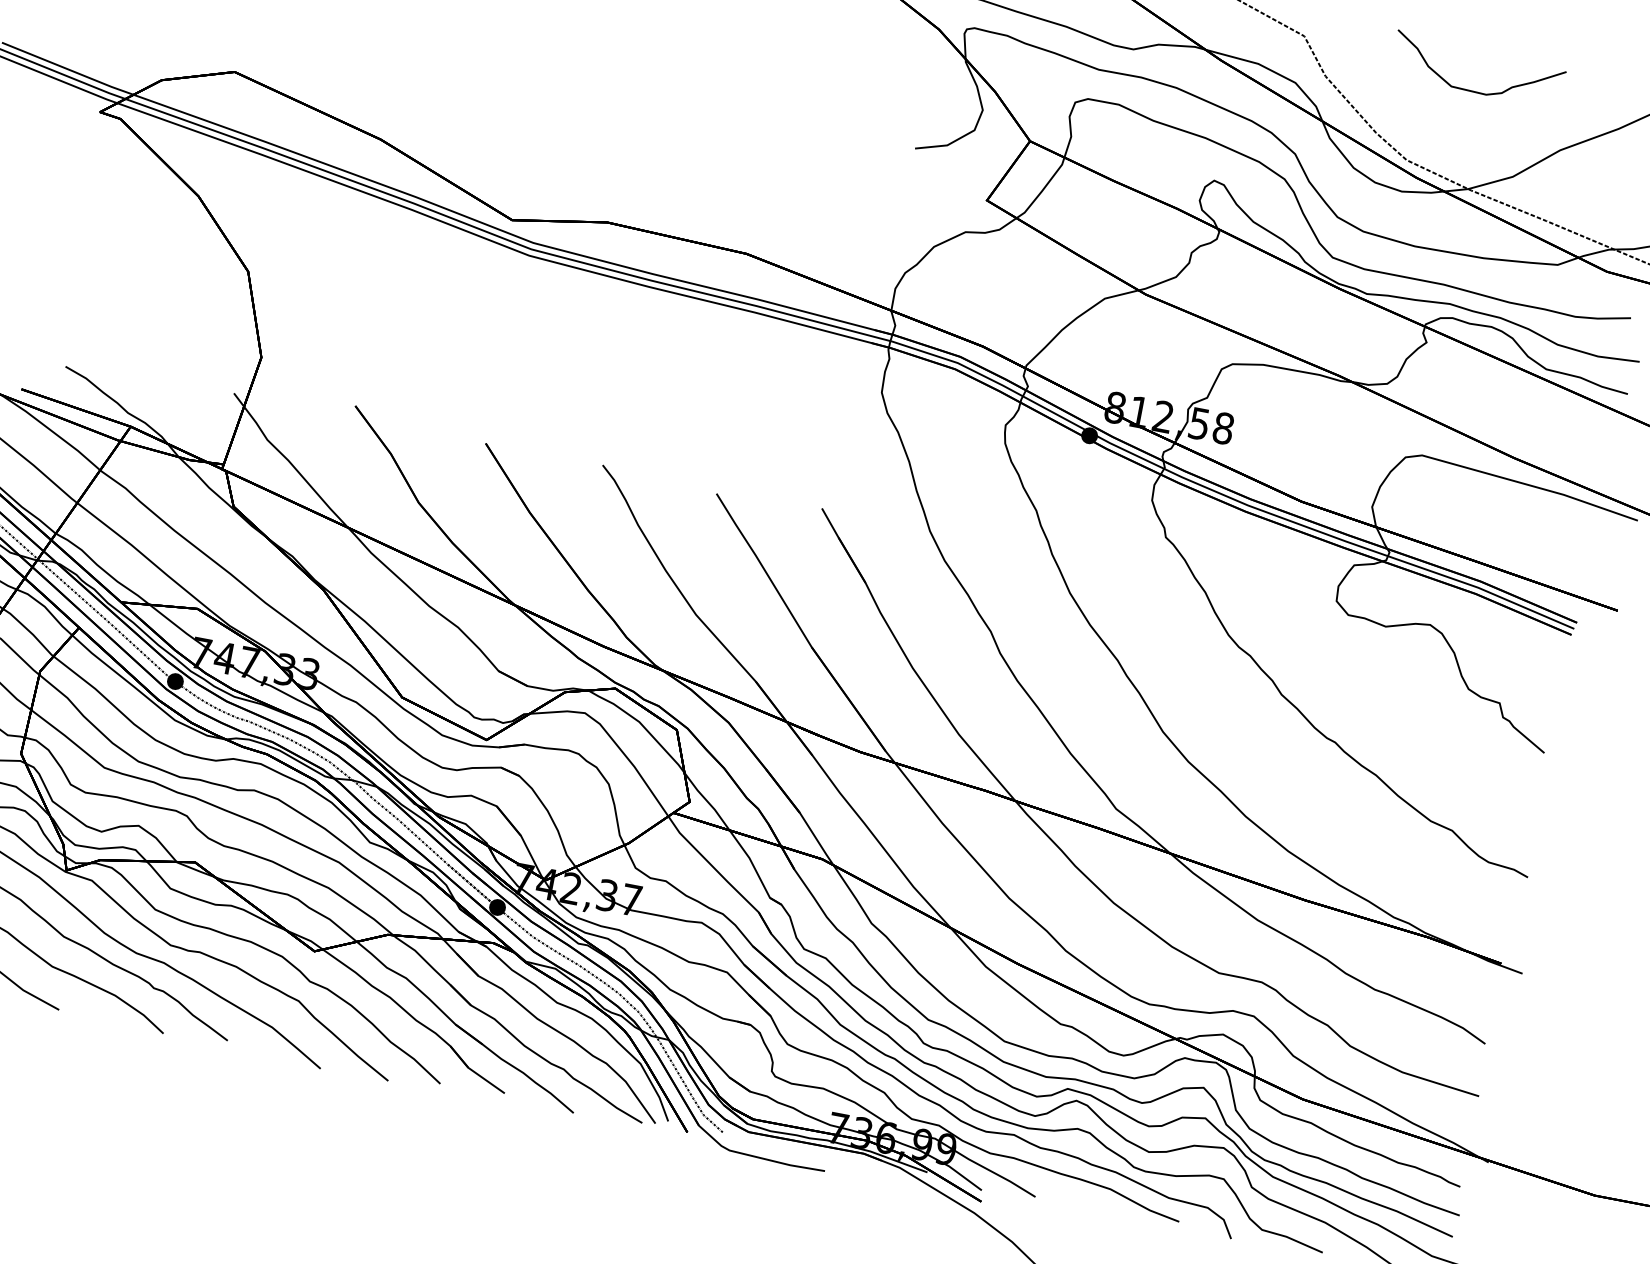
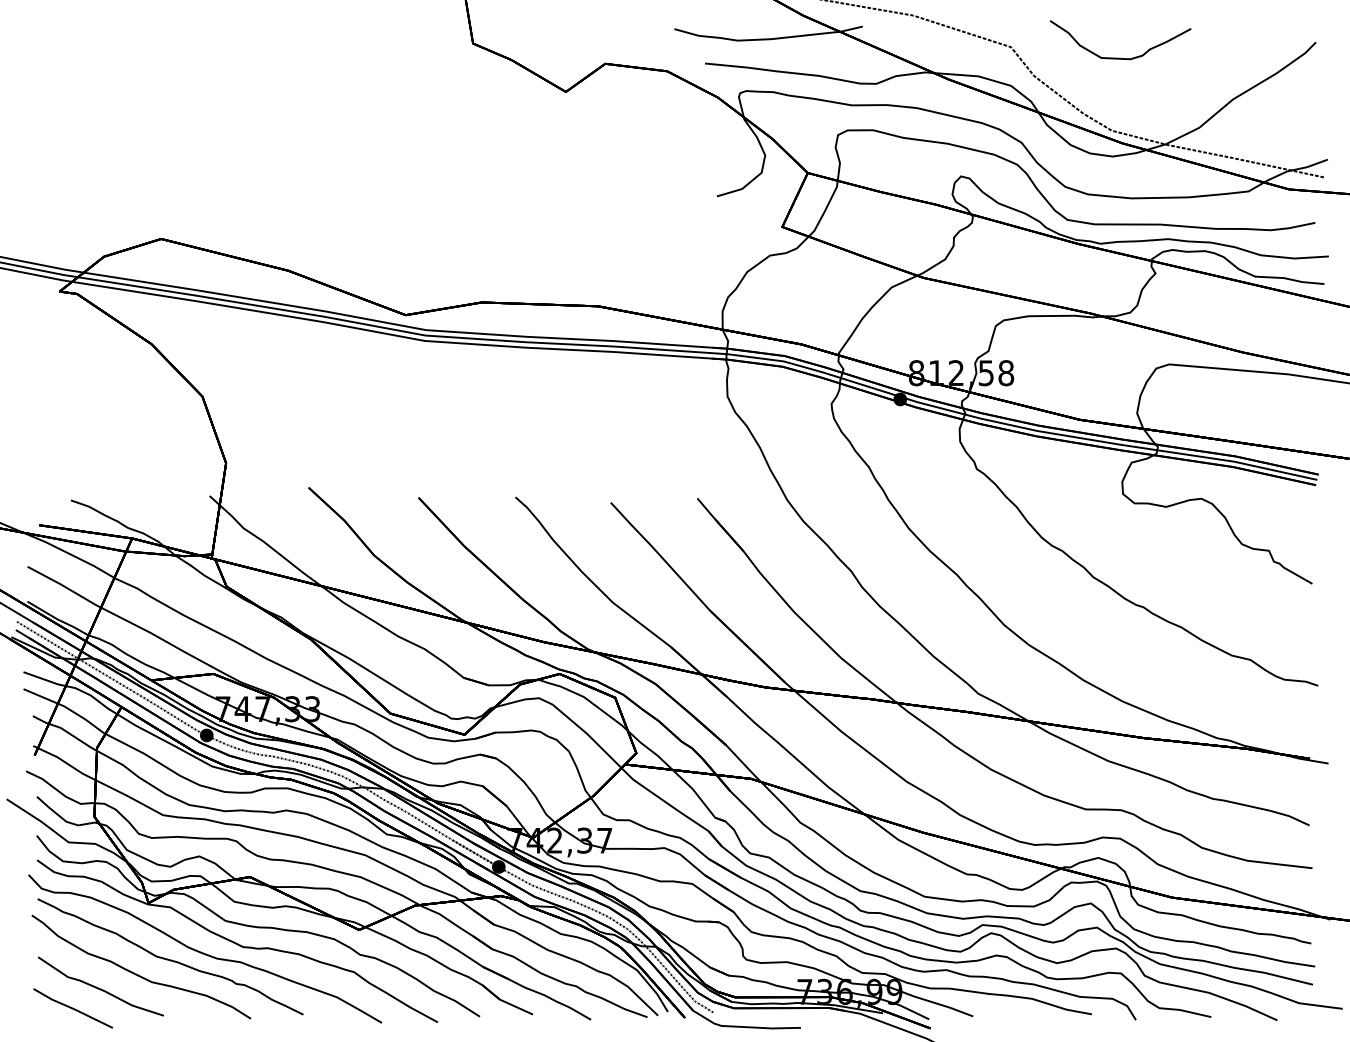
curve: (1474, 90) -> (1120, 57), moved

